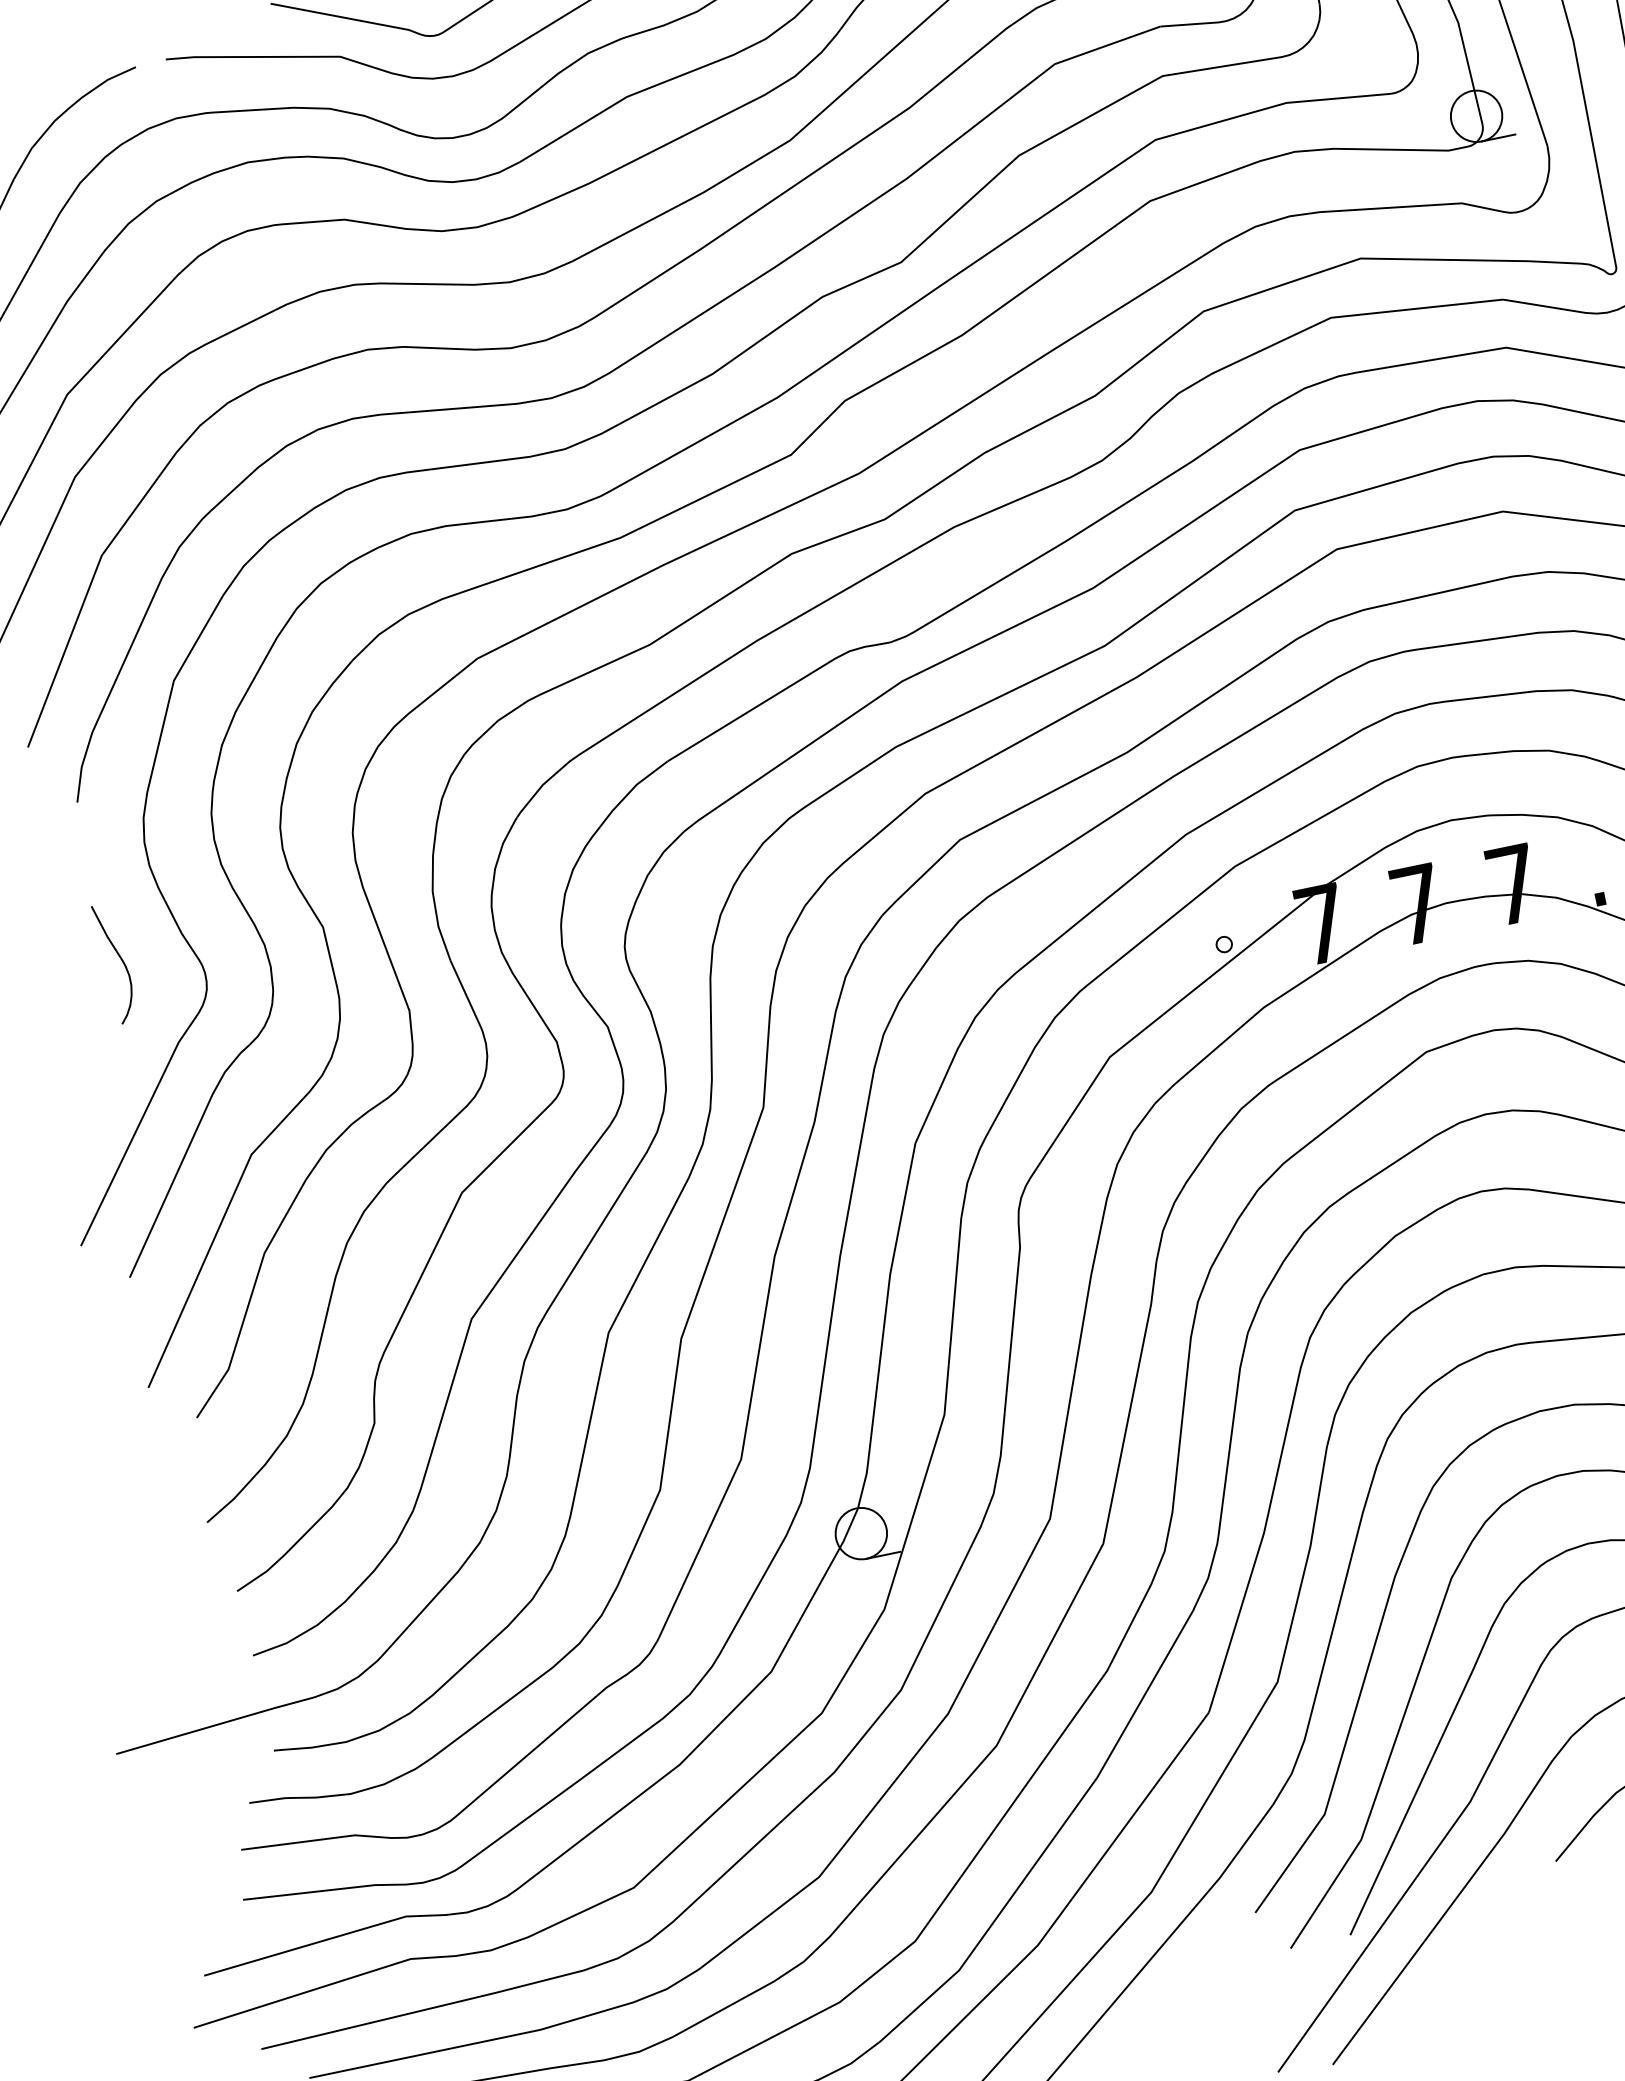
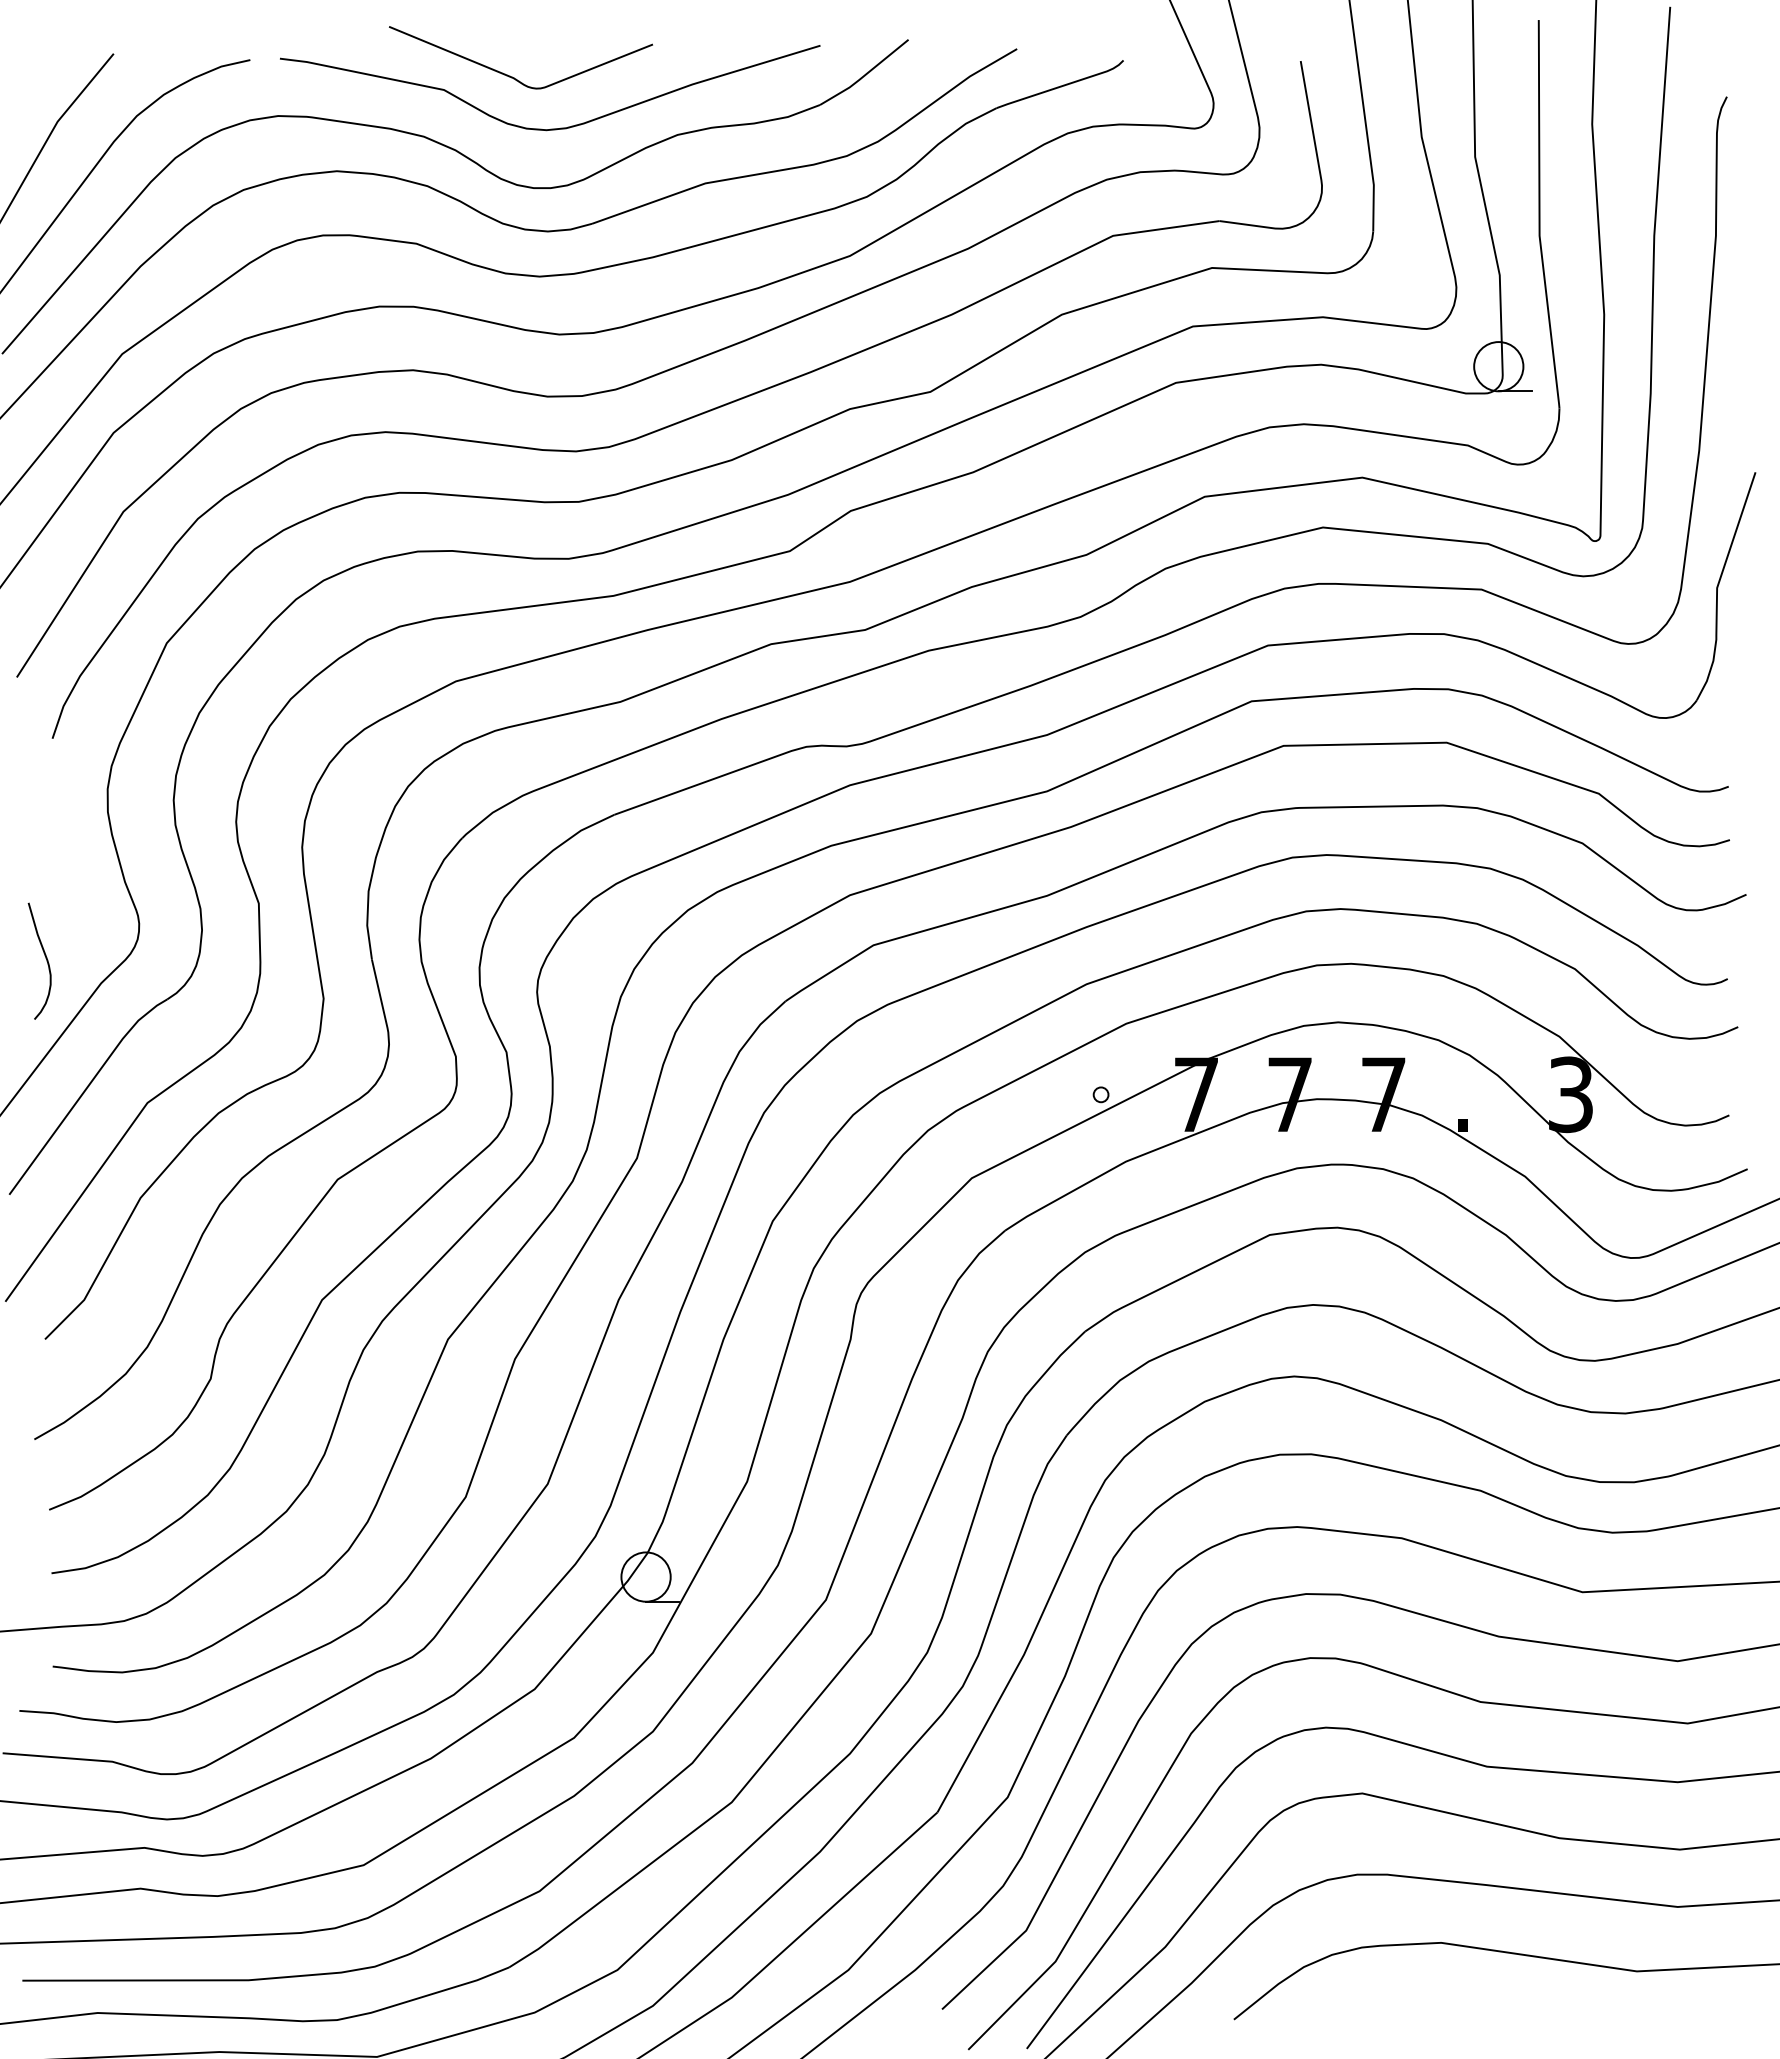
curve: (120, 959) -> (45, 958), moved

